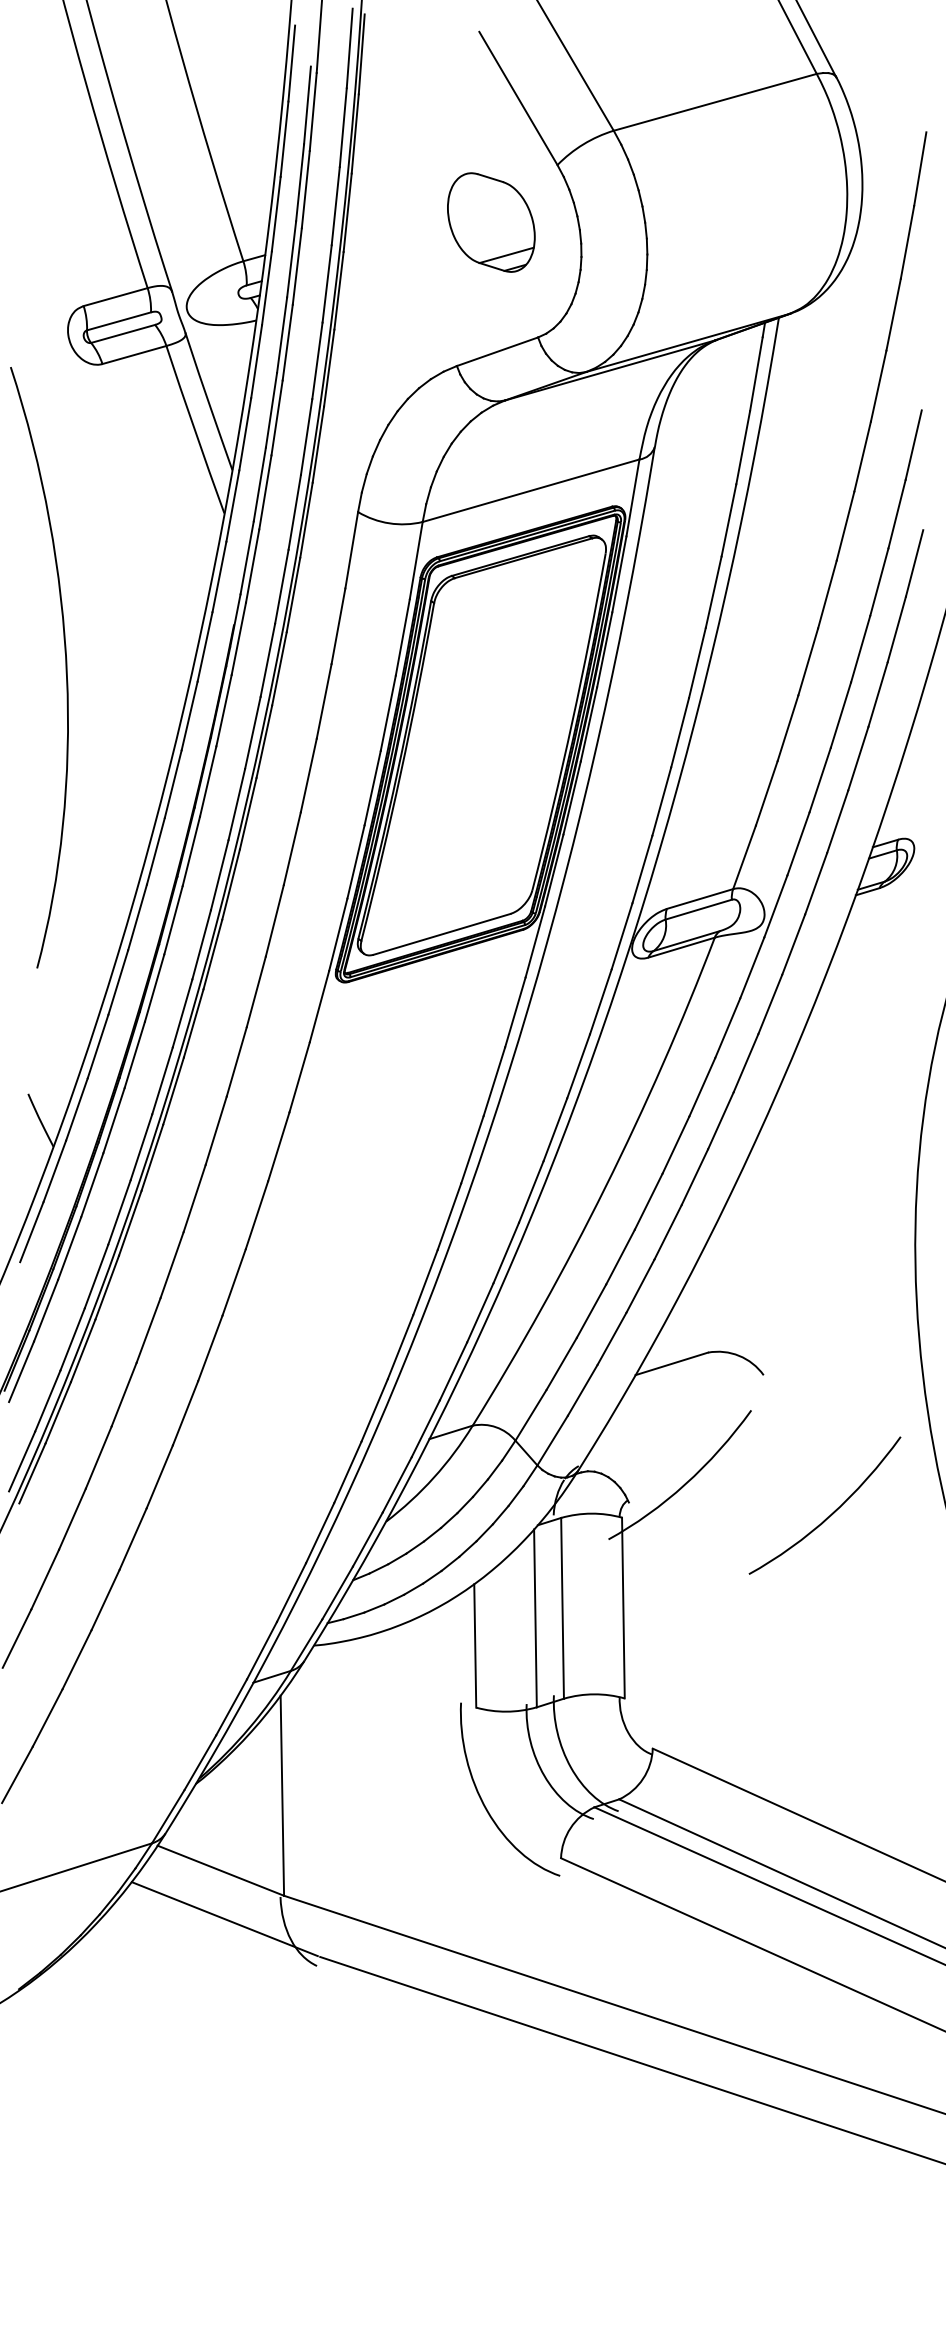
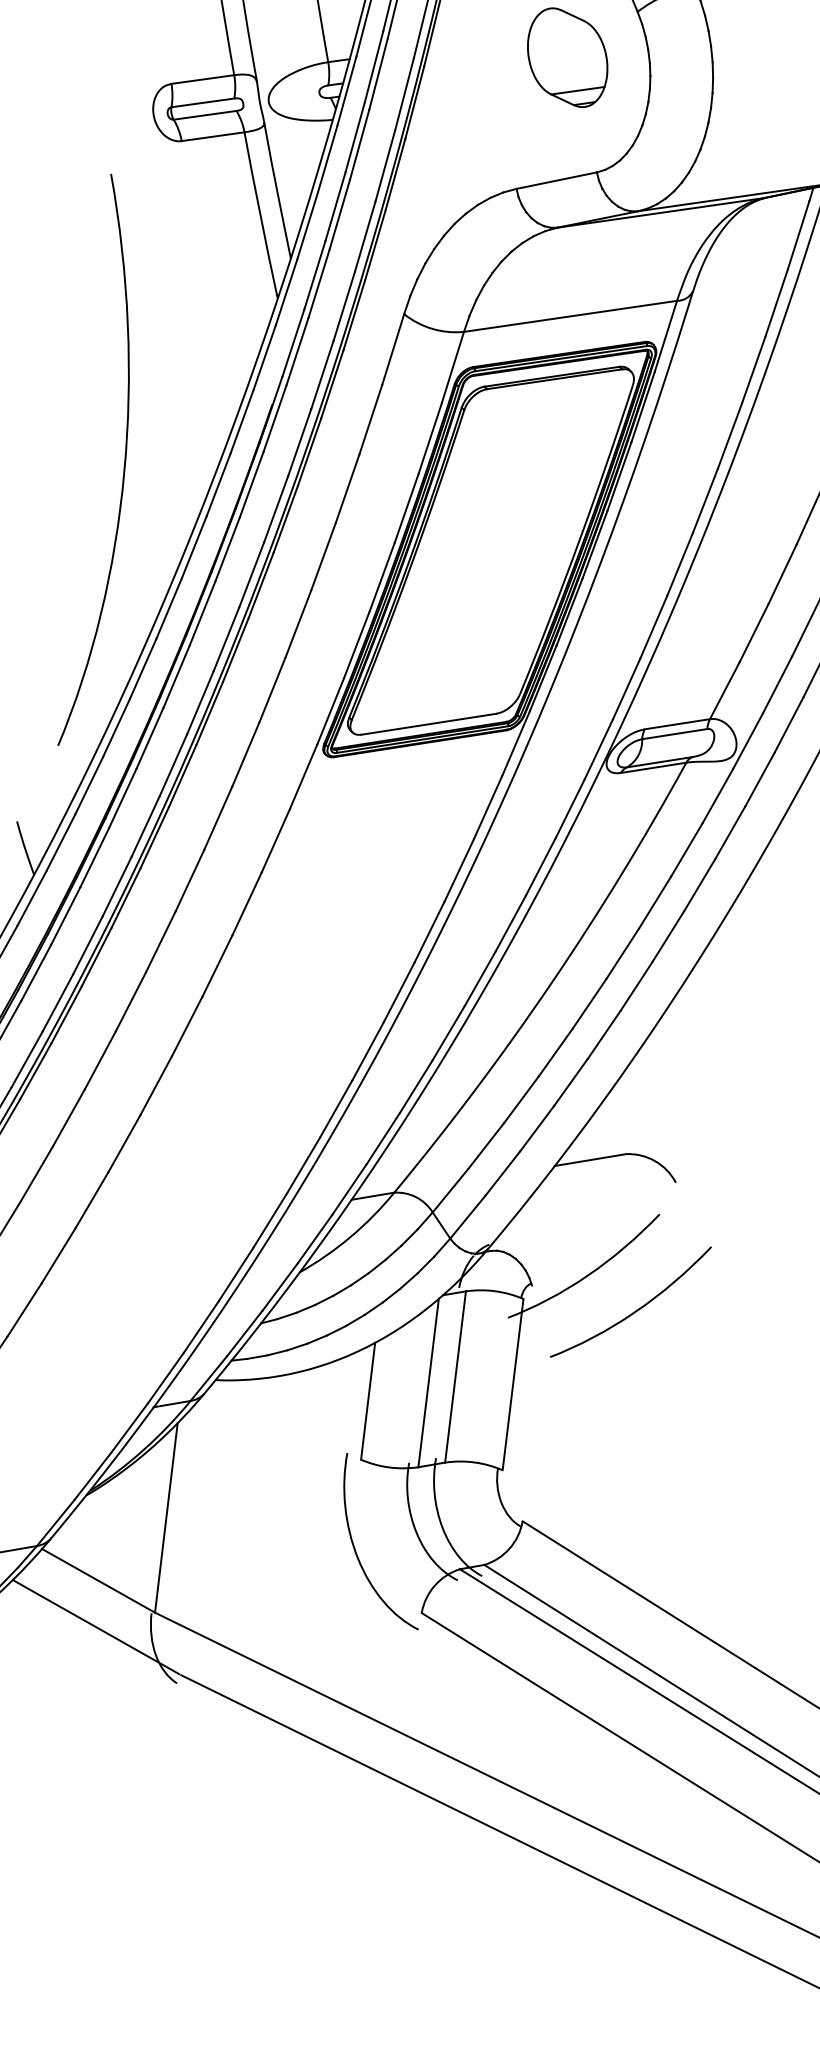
curve: (65, 667) -> (123, 464), moved
curve: (832, 1512) -> (637, 1309), moved

